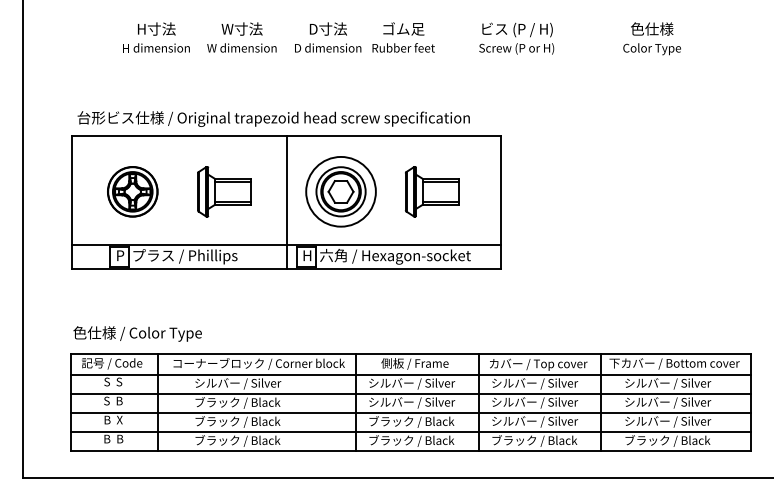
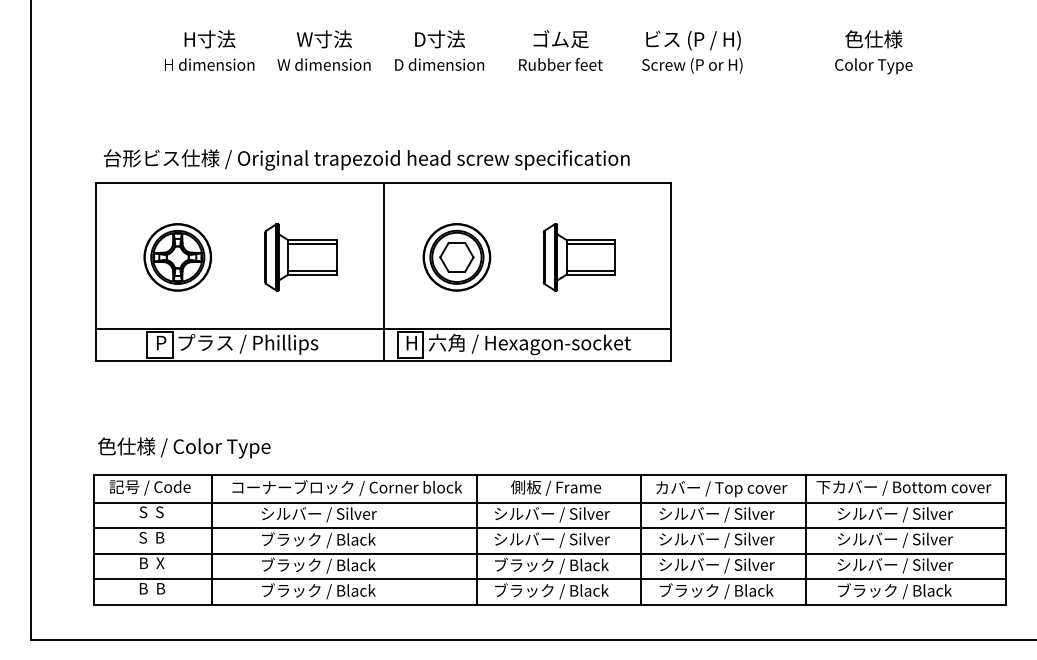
text: (403, 37) -> (560, 50), moved
circle: (340, 191) -> (456, 257), size x0.71

